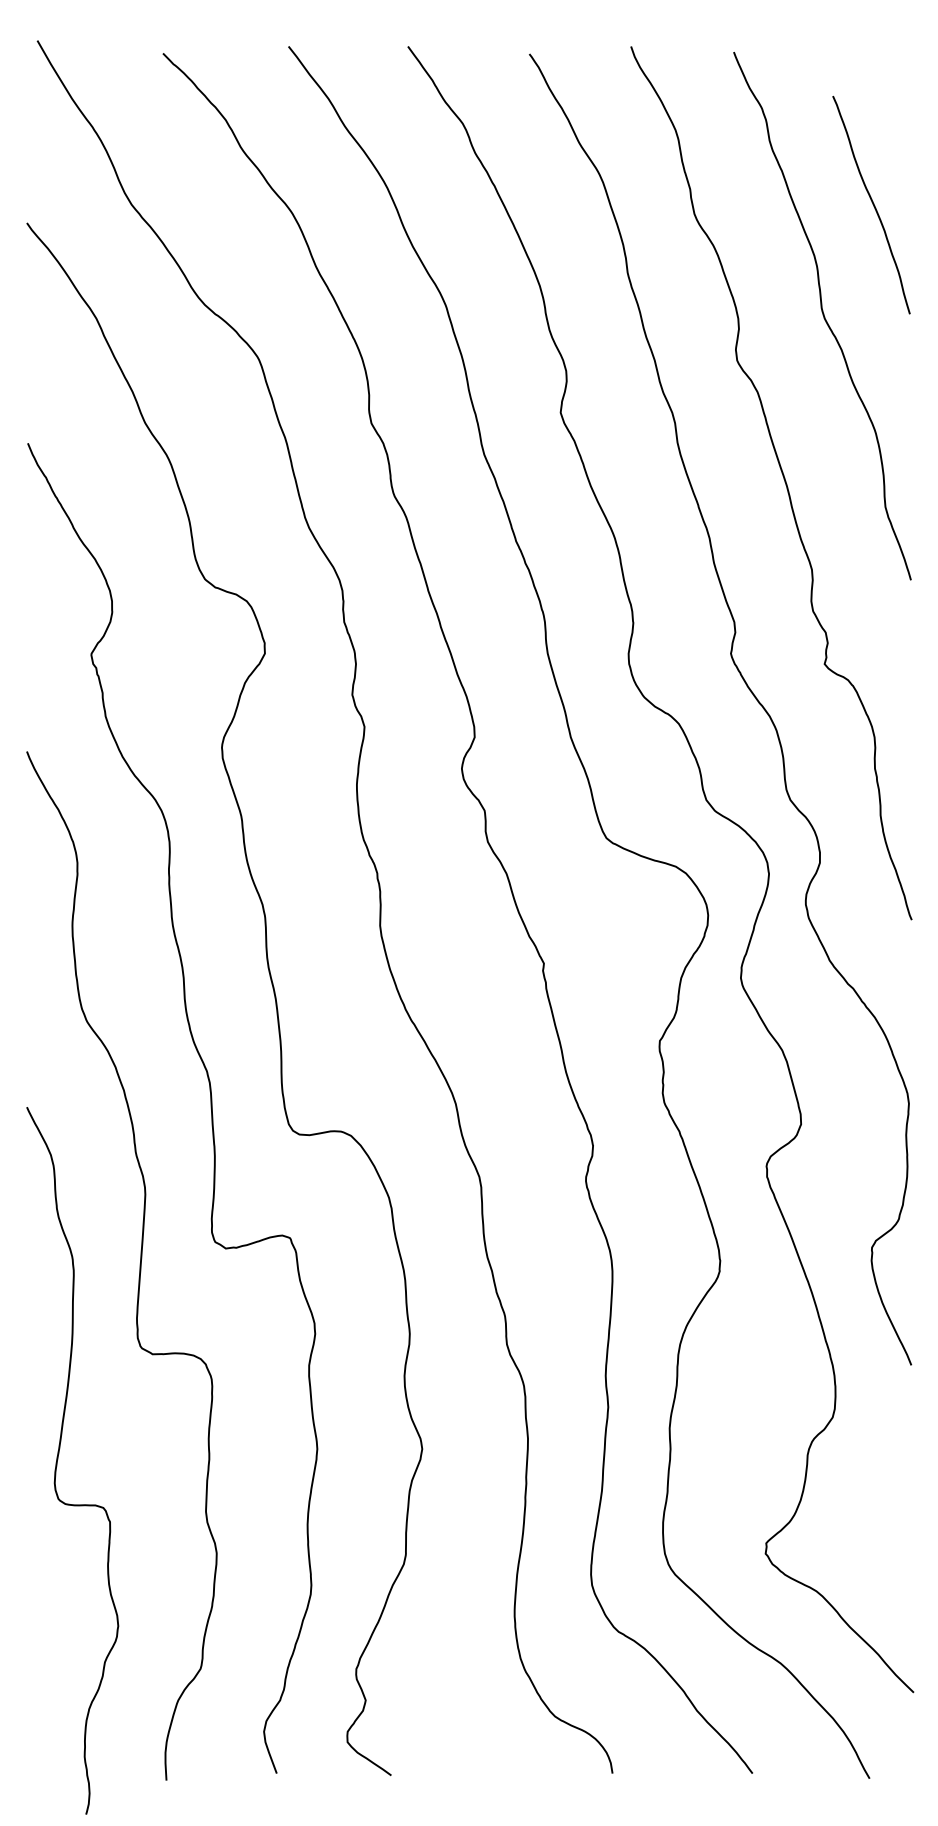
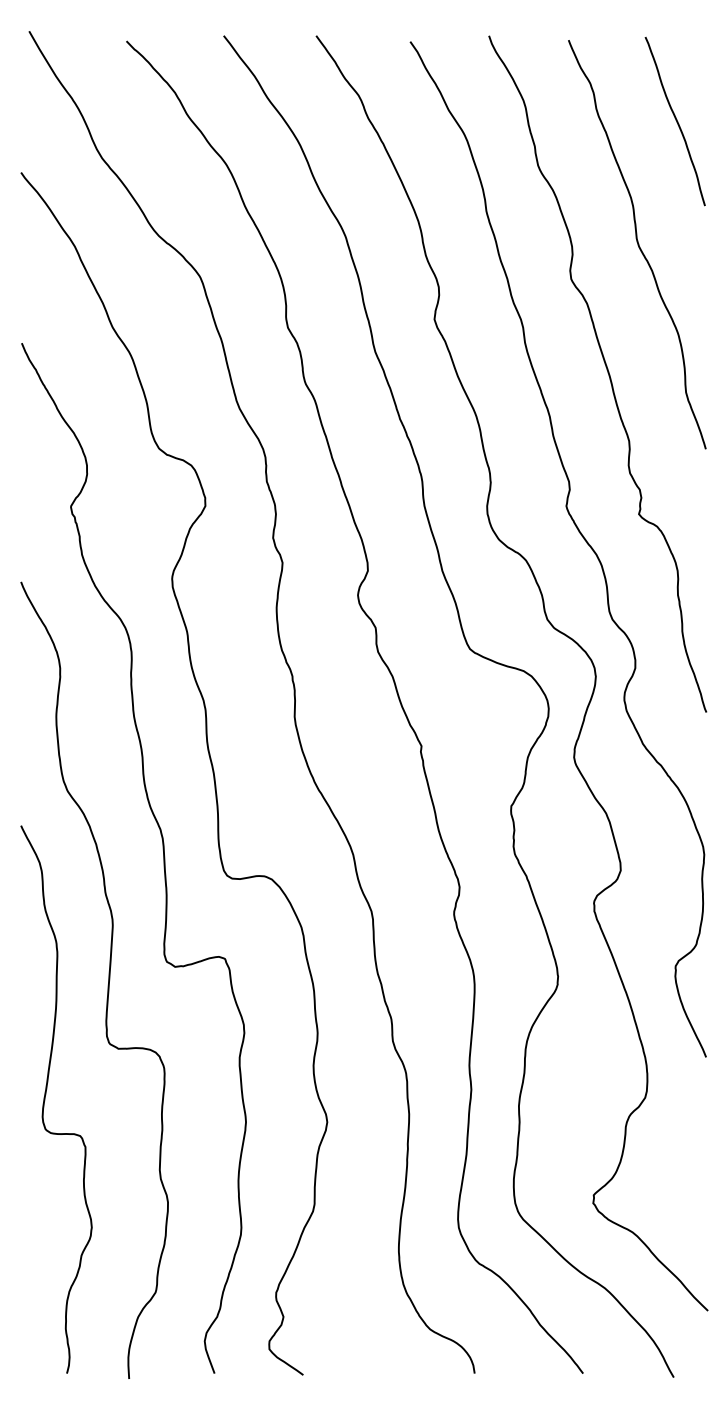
curve: (872, 204) -> (676, 121), moved
curve: (58, 1459) -> (45, 1098), moved

